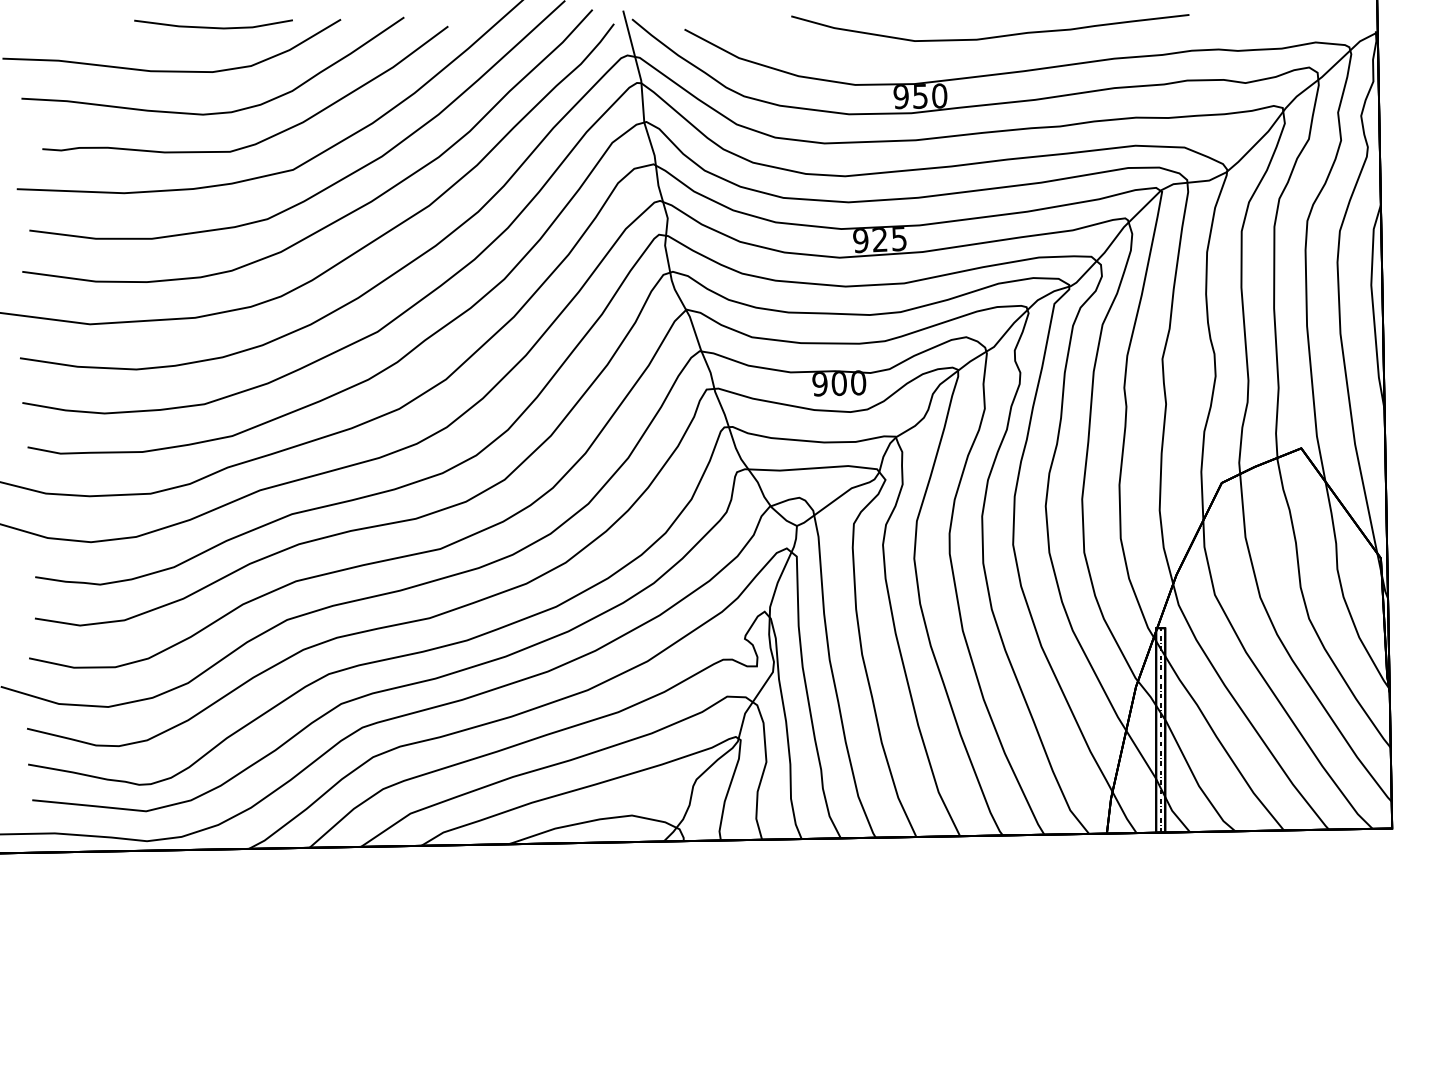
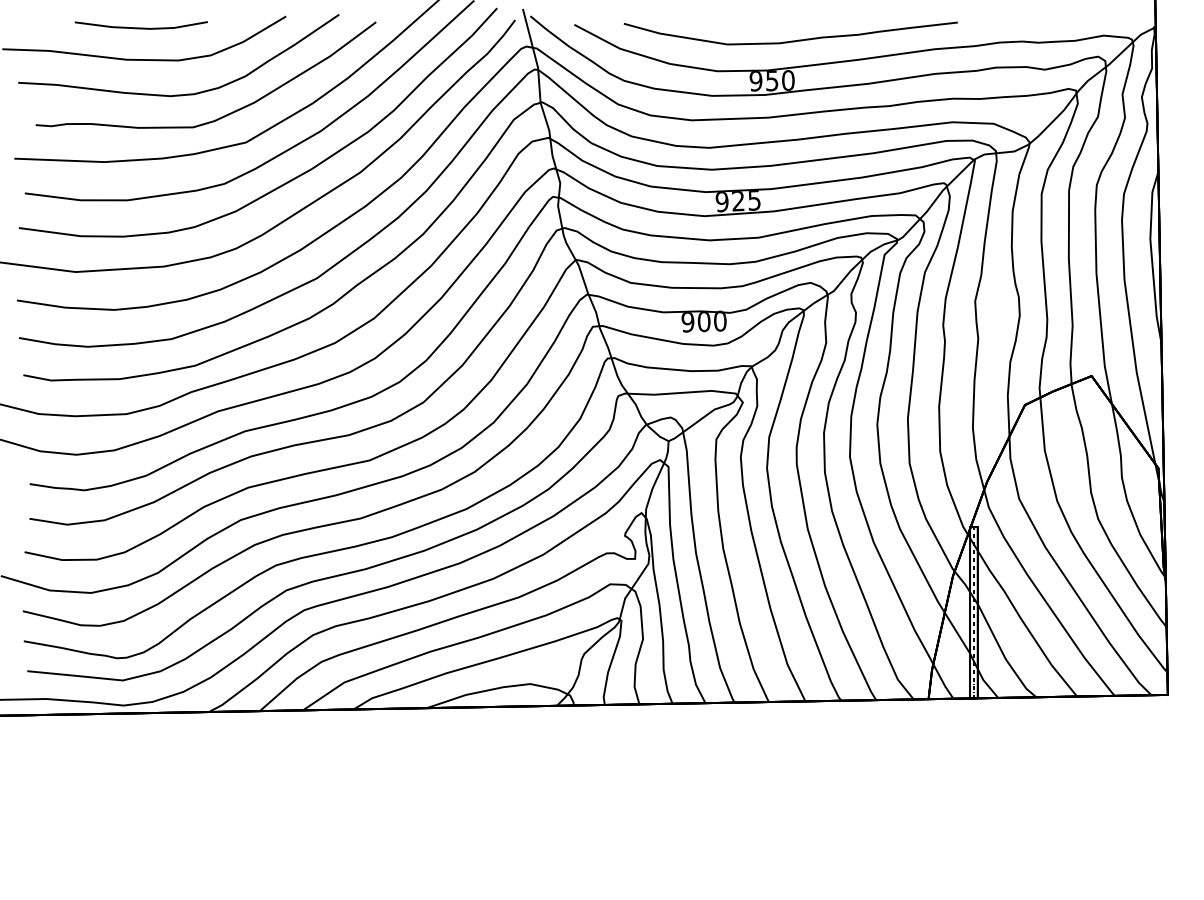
line: (212, 26) -> (140, 27), moved
curve: (989, 36) -> (790, 40), moved

